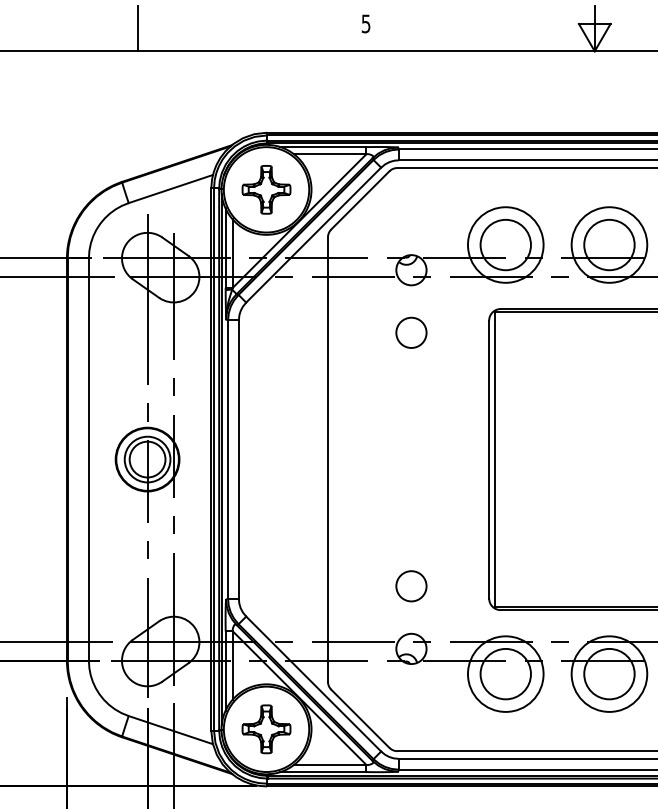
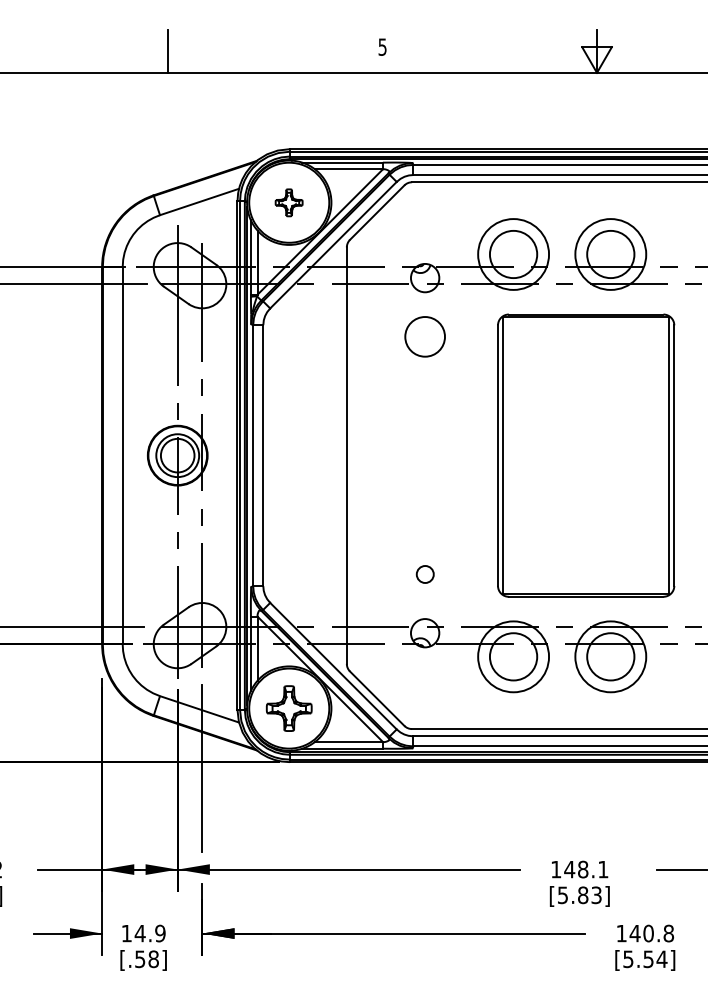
part: (265, 189) -> (288, 202), size x0.6
circle: (410, 332) -> (424, 336), size x1.4
circle: (411, 586) -> (425, 574), size x0.6

